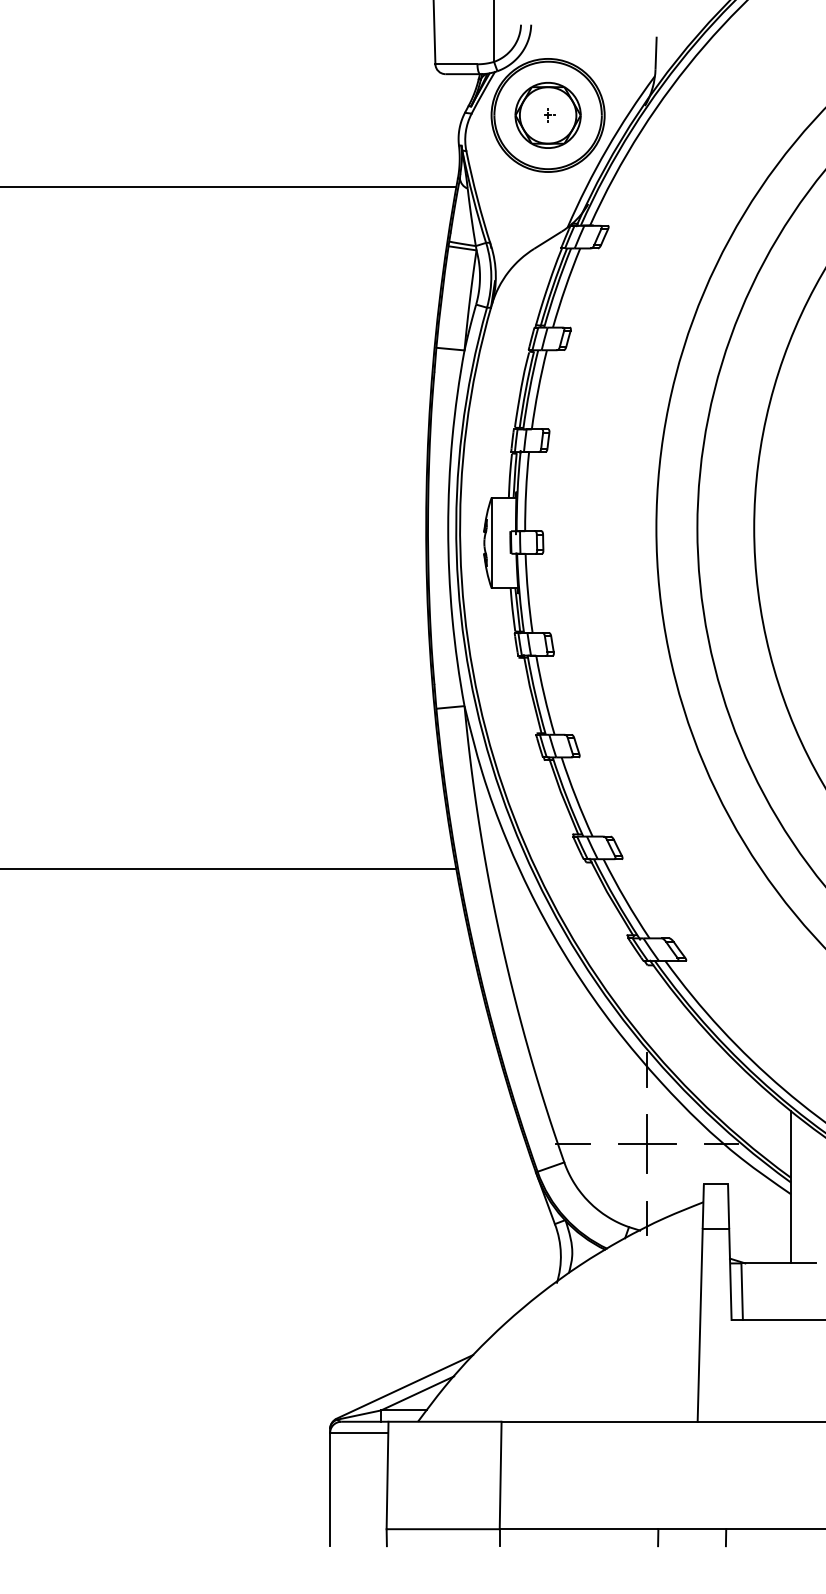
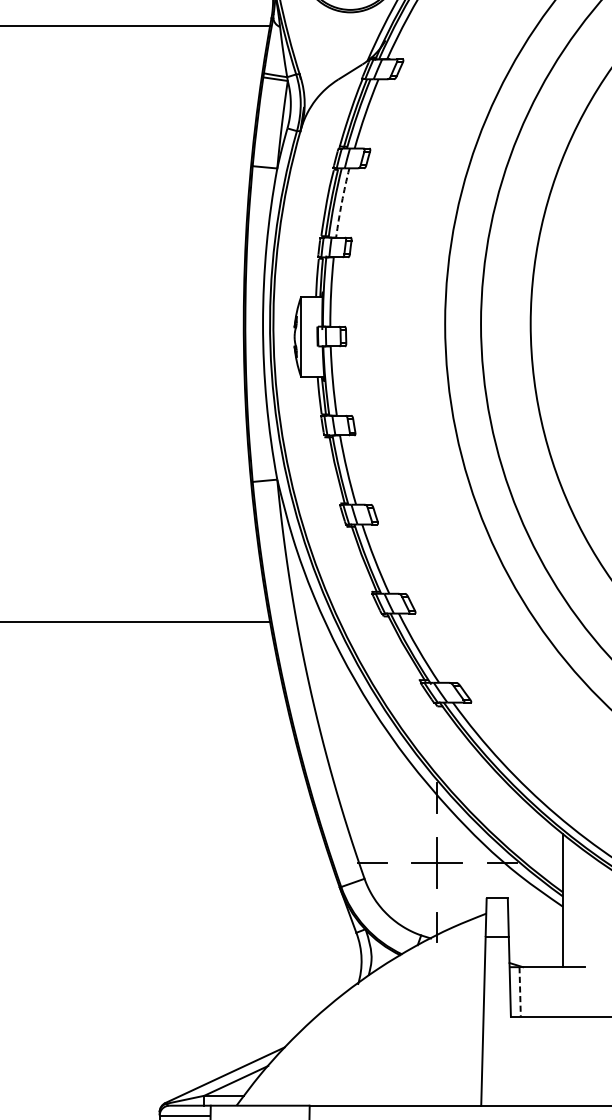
arc: (538, 389) -> (342, 202), solid -> dashed
line: (742, 1292) -> (520, 992), solid -> dashed

